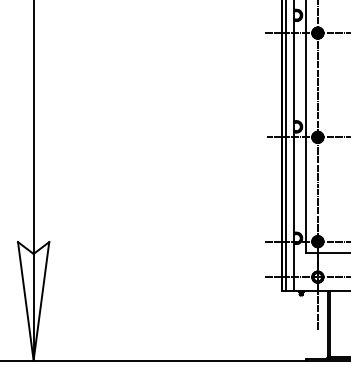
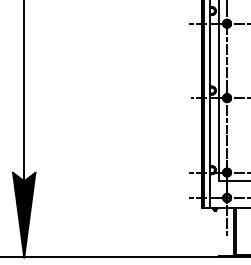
fill: (33, 301) -> (24, 215), added

